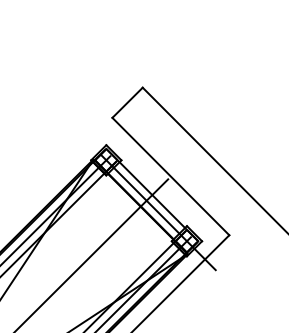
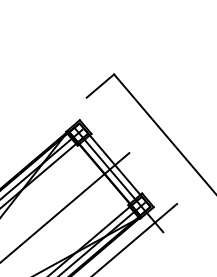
line: (170, 176) -> (131, 150), removed

